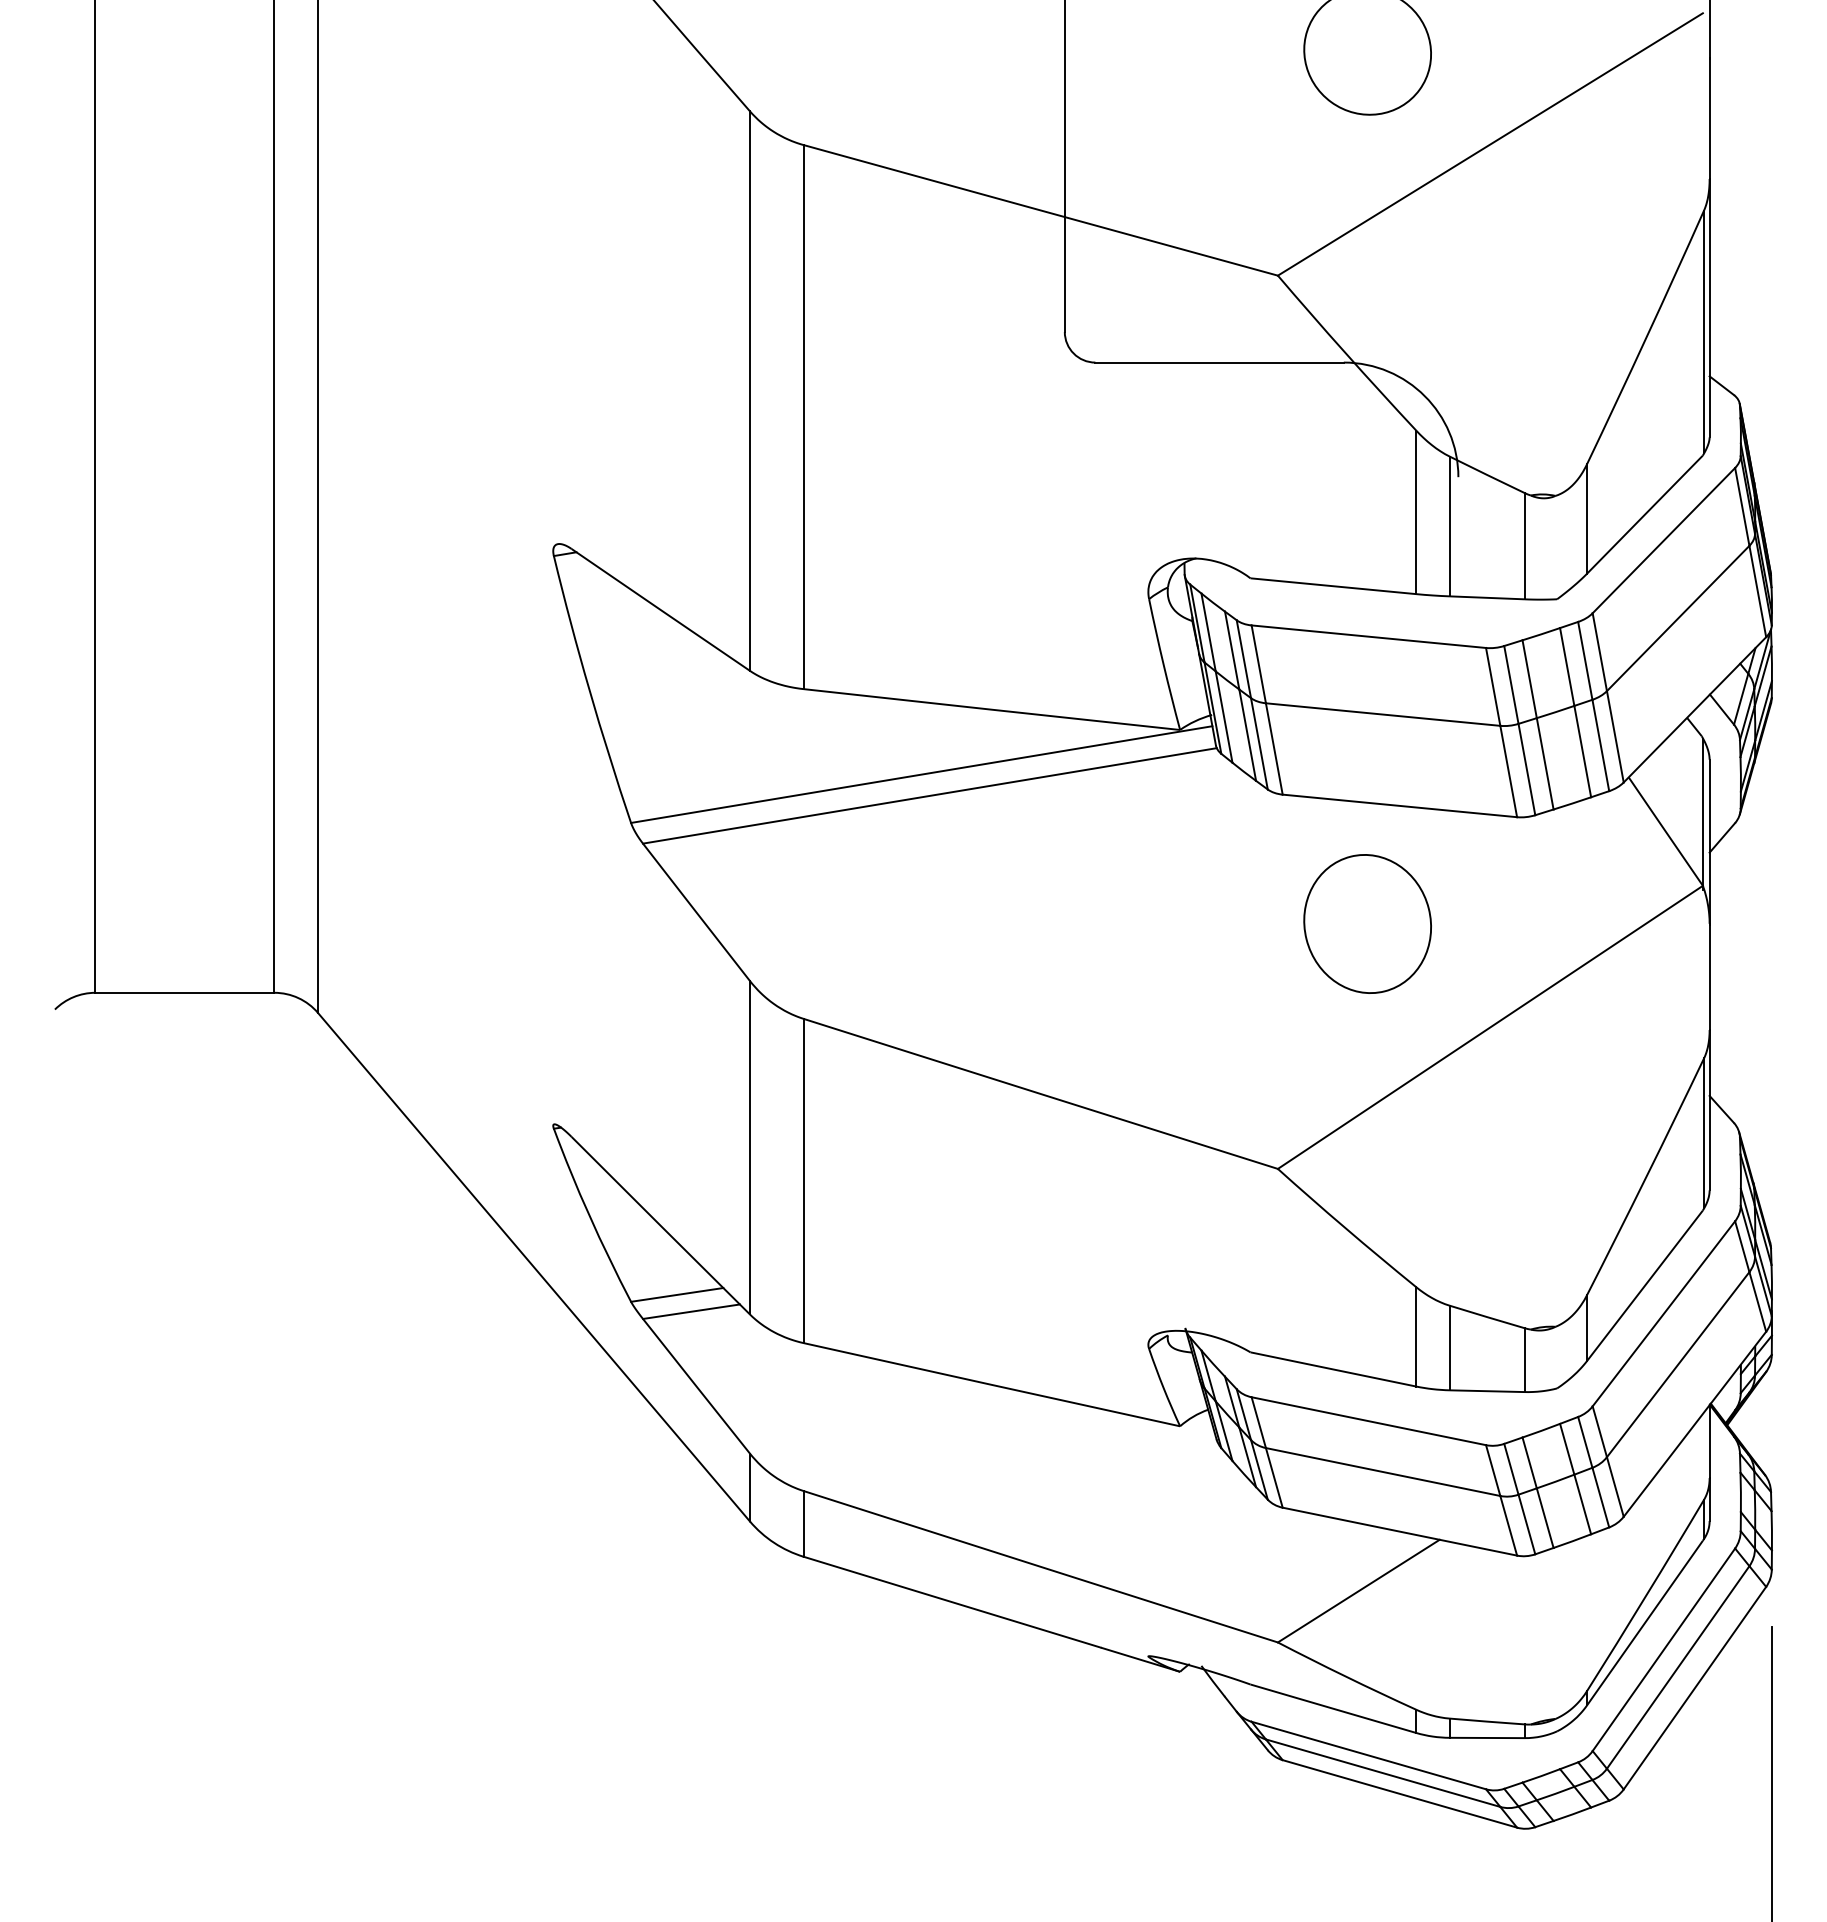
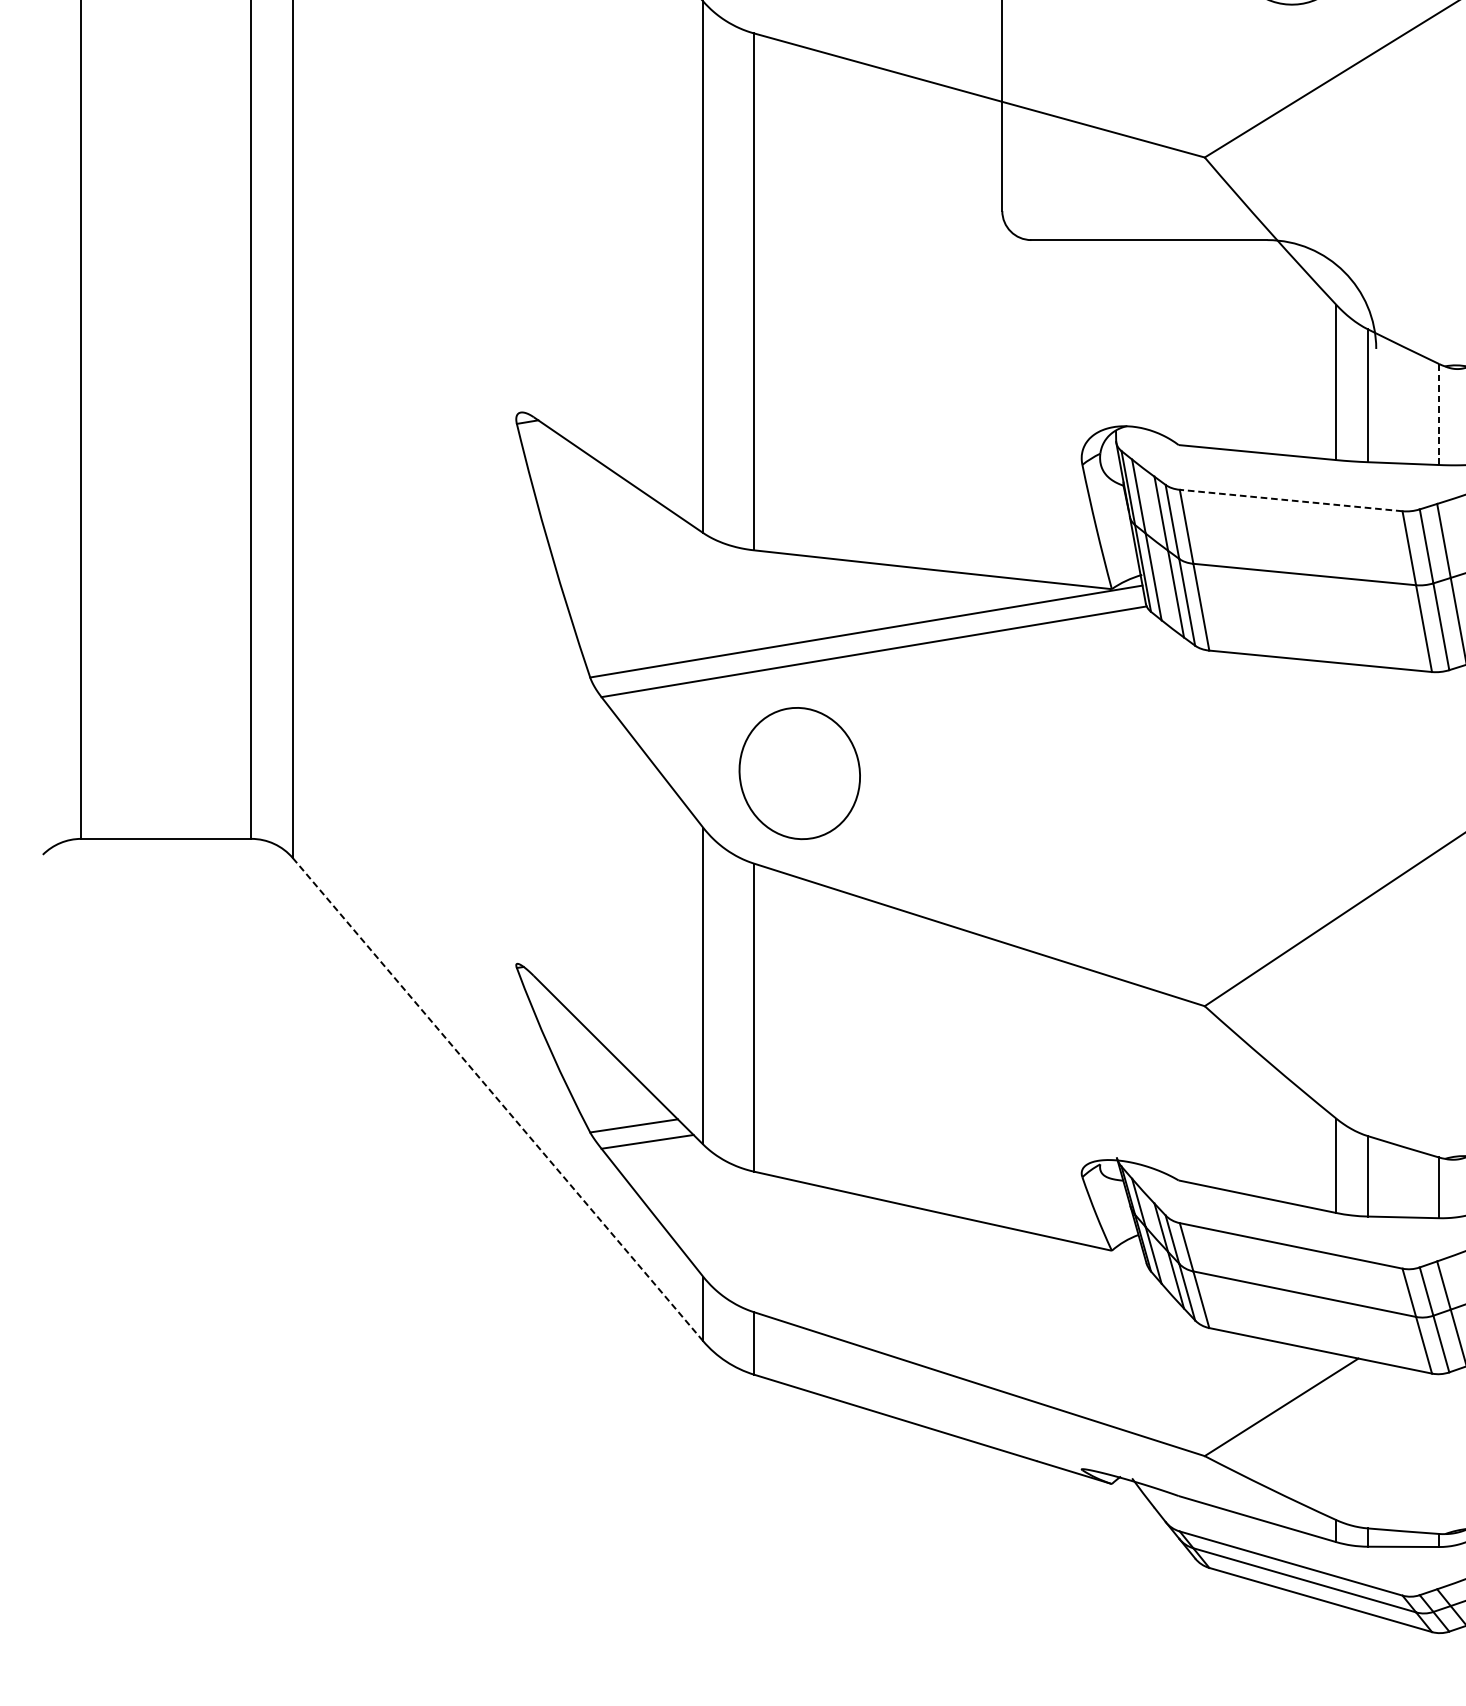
line: (1524, 545) -> (1439, 413), solid -> dashed
line: (1368, 636) -> (1290, 500), solid -> dashed
part: (1367, 923) -> (799, 773), moved
line: (533, 1267) -> (497, 1099), solid -> dashed

